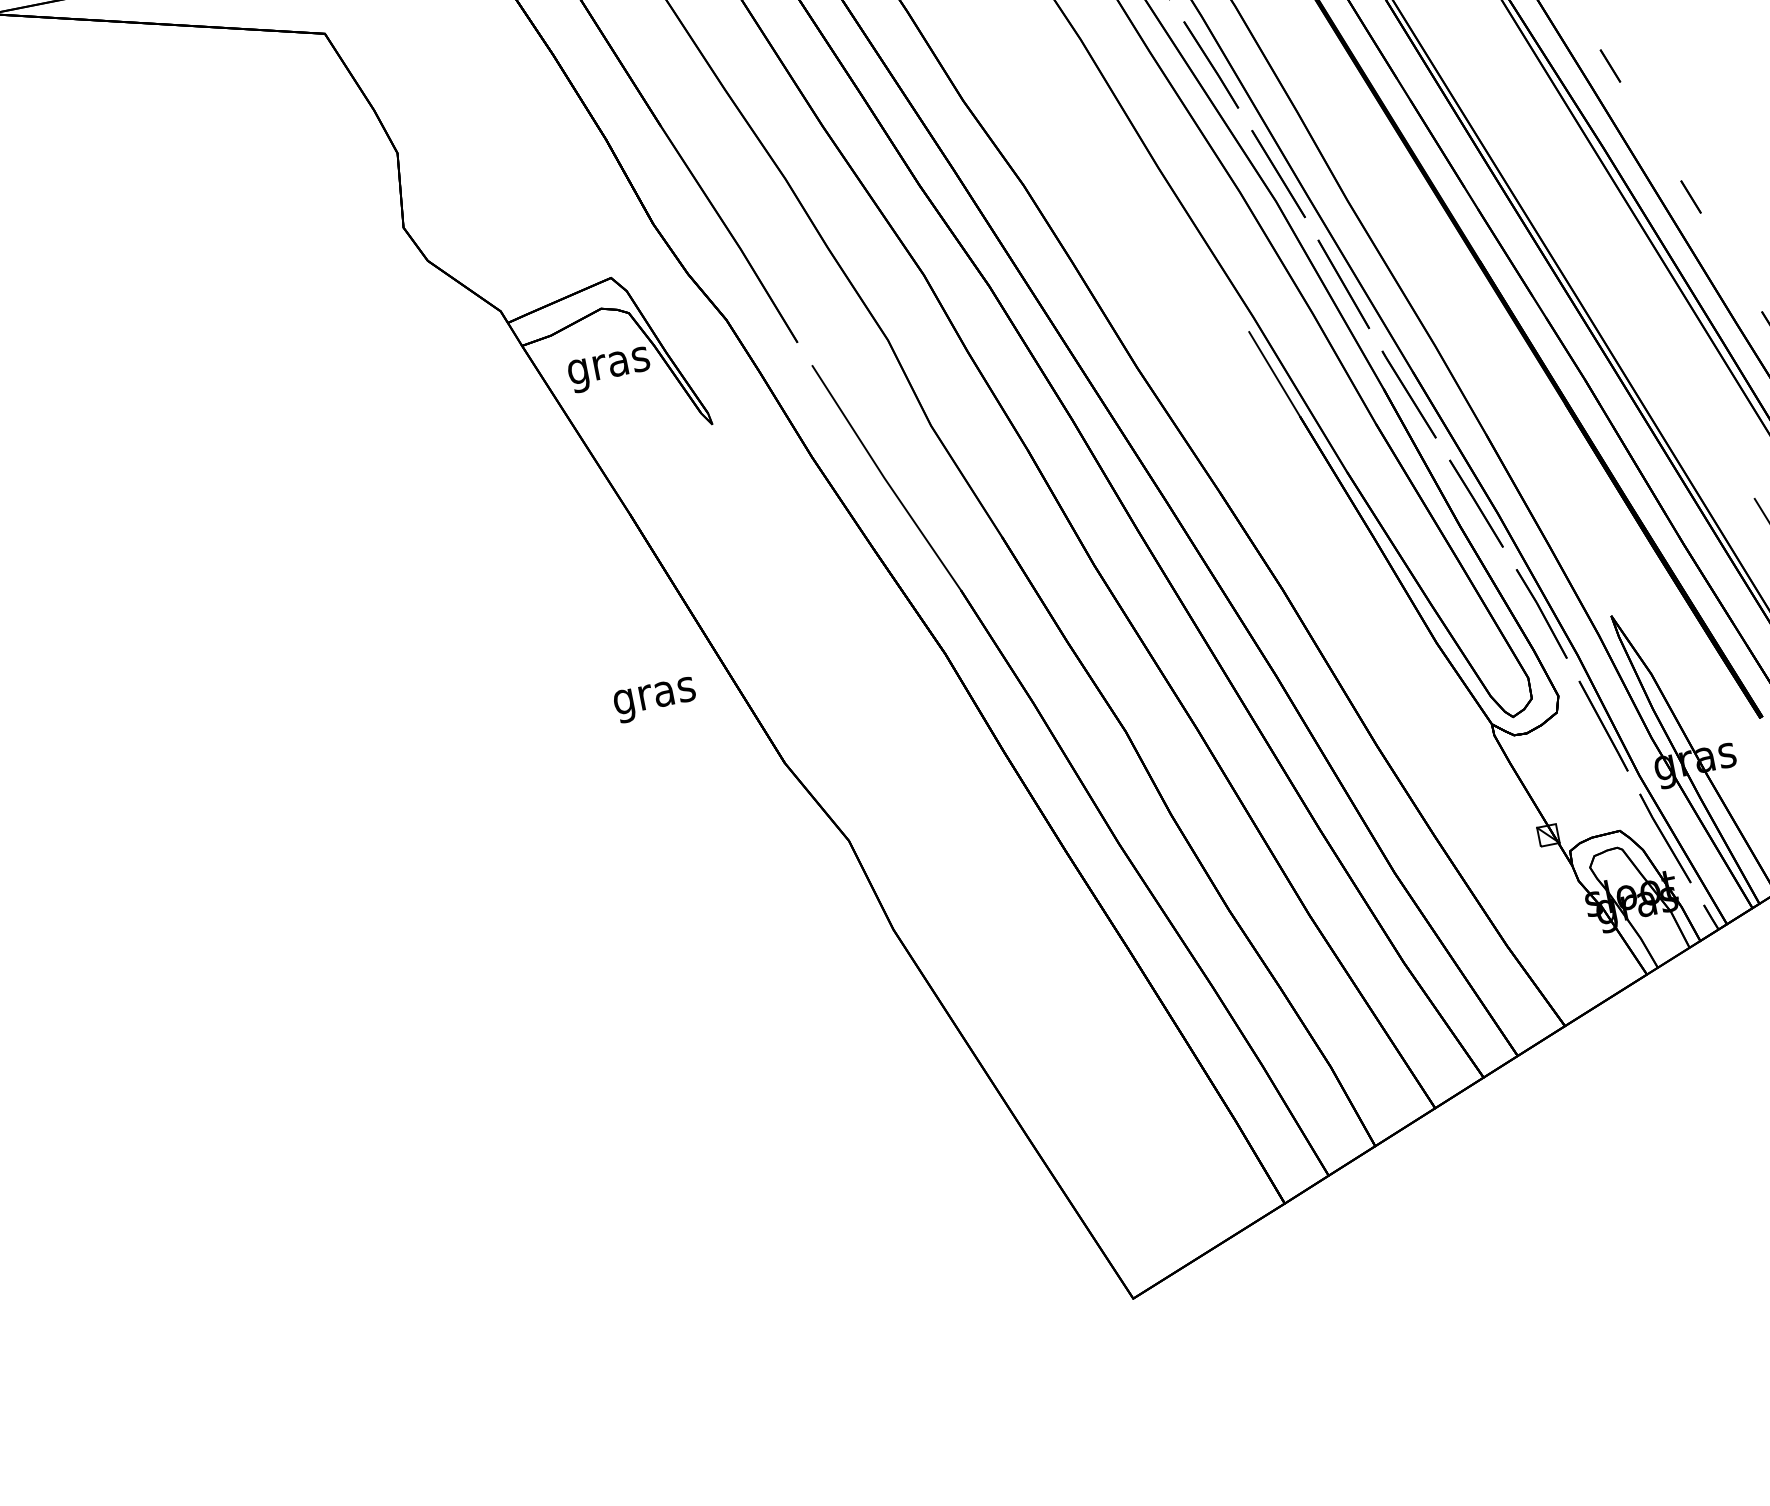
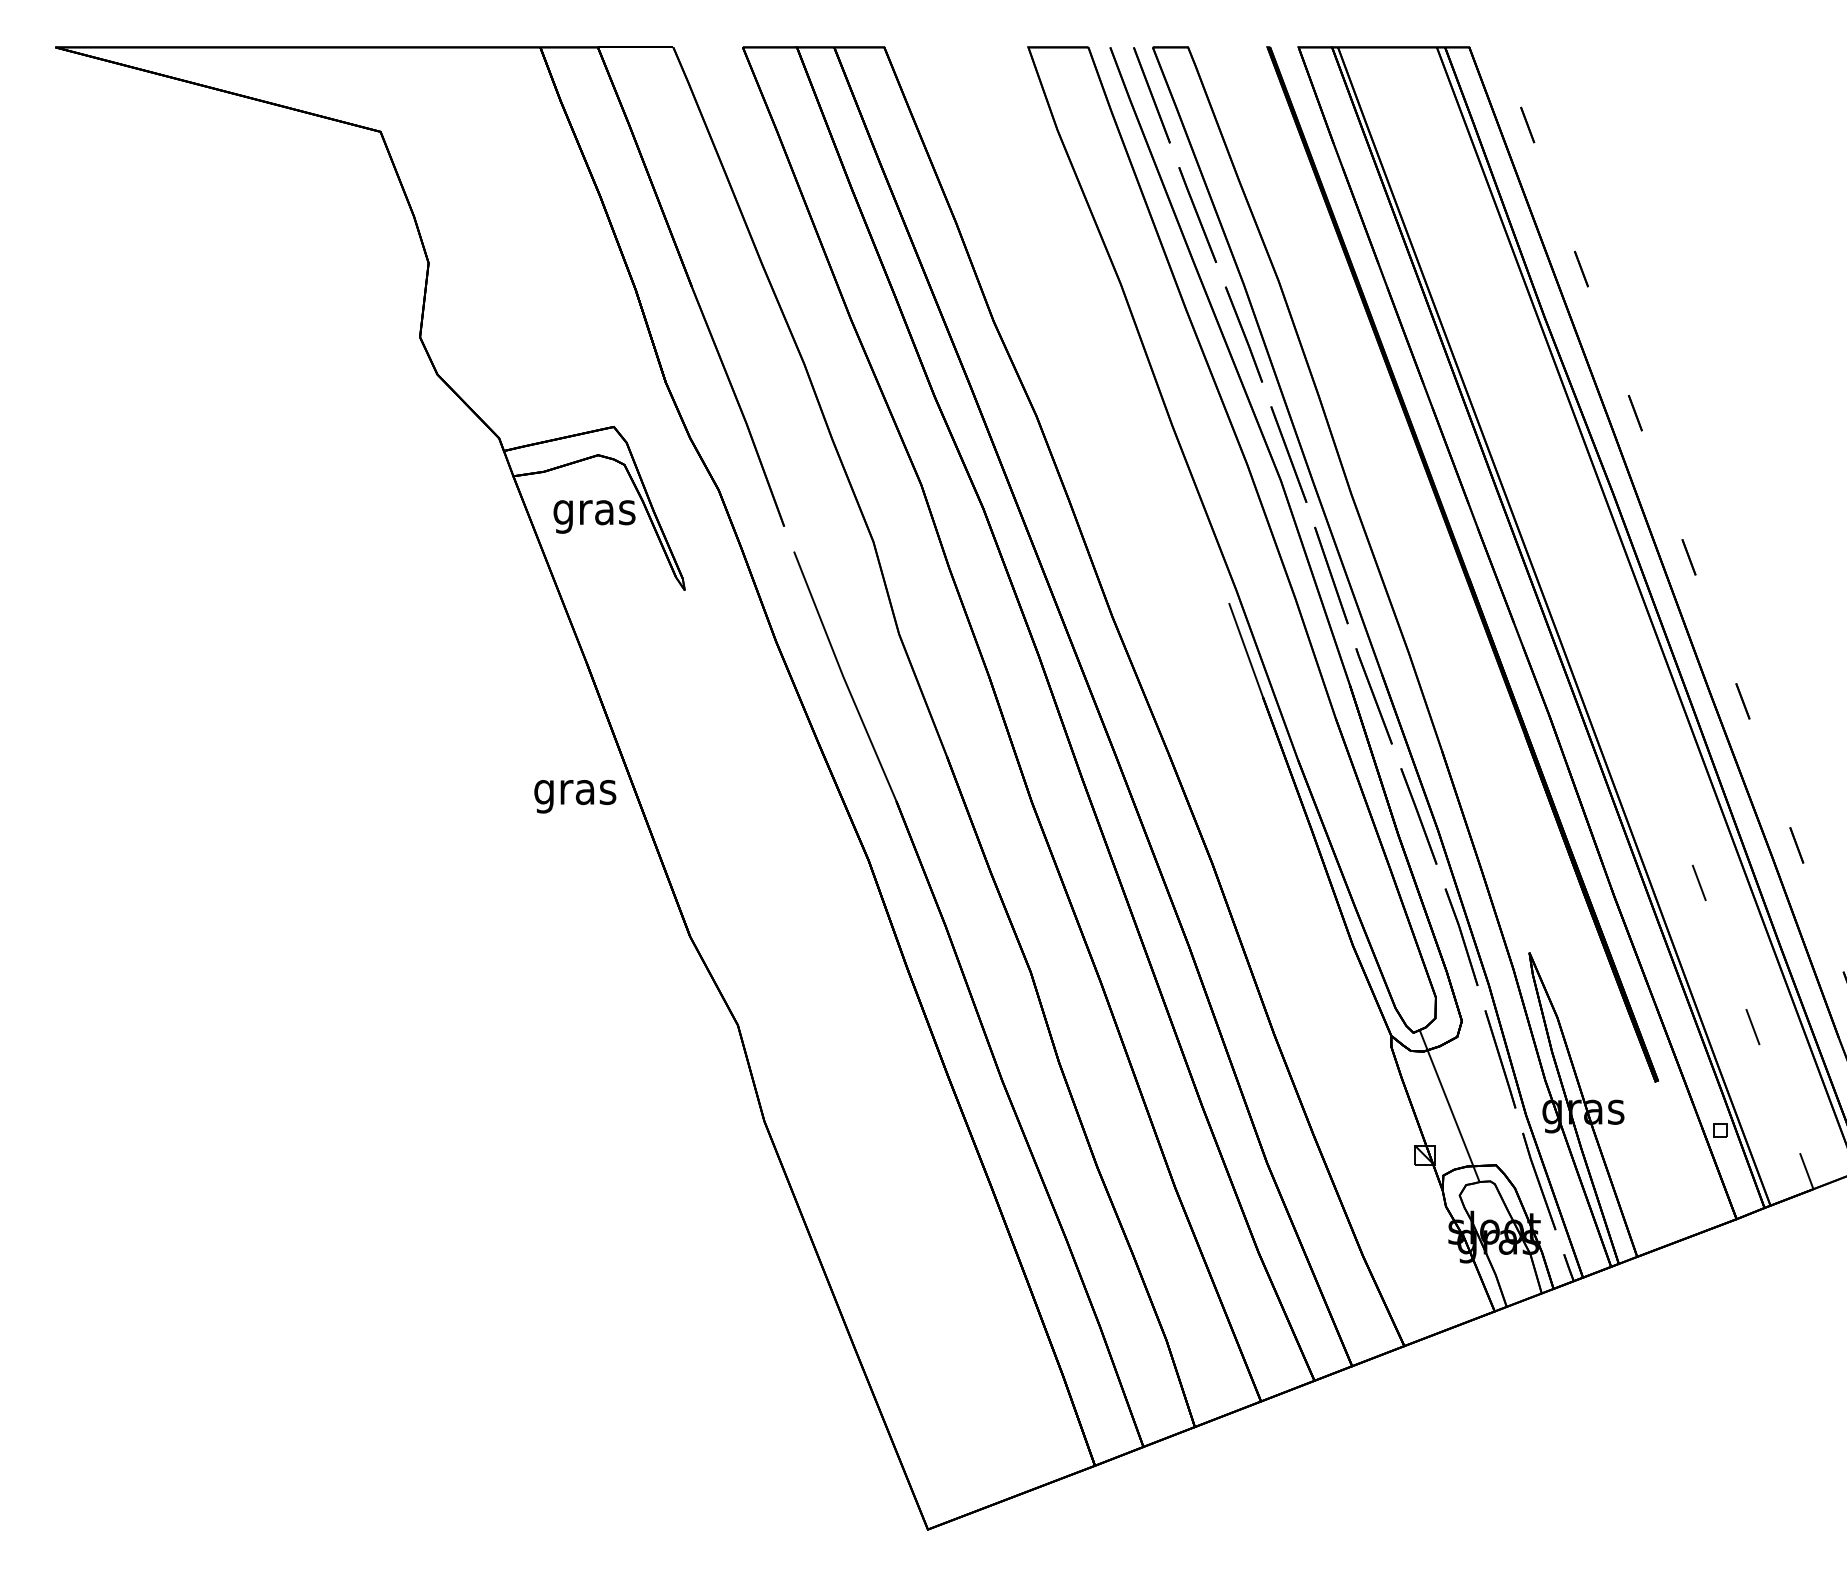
text: (655, 699) -> (575, 796), moved
line: (1562, 782) -> (1449, 1106), added

